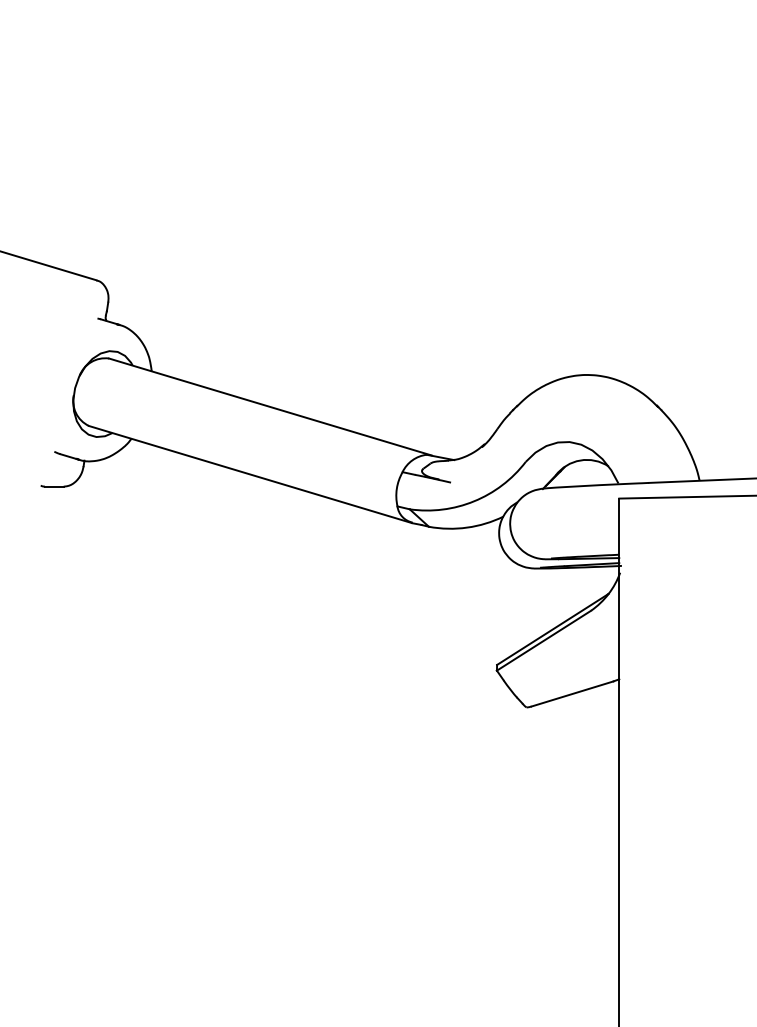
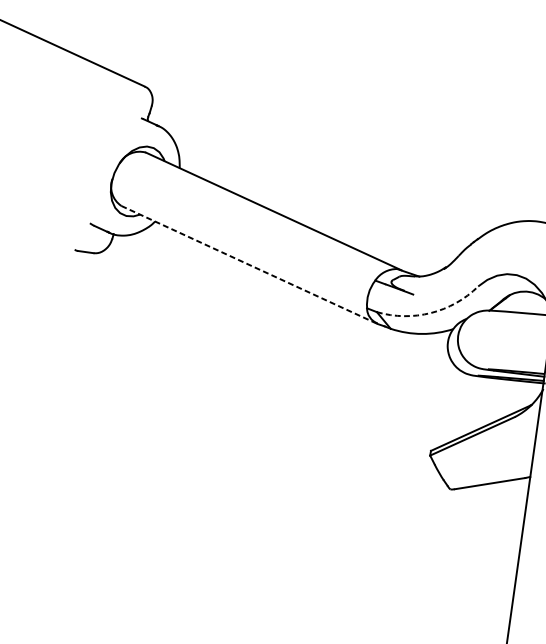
line: (250, 474) -> (249, 264), solid -> dashed
arc: (474, 501) -> (431, 313), solid -> dashed

